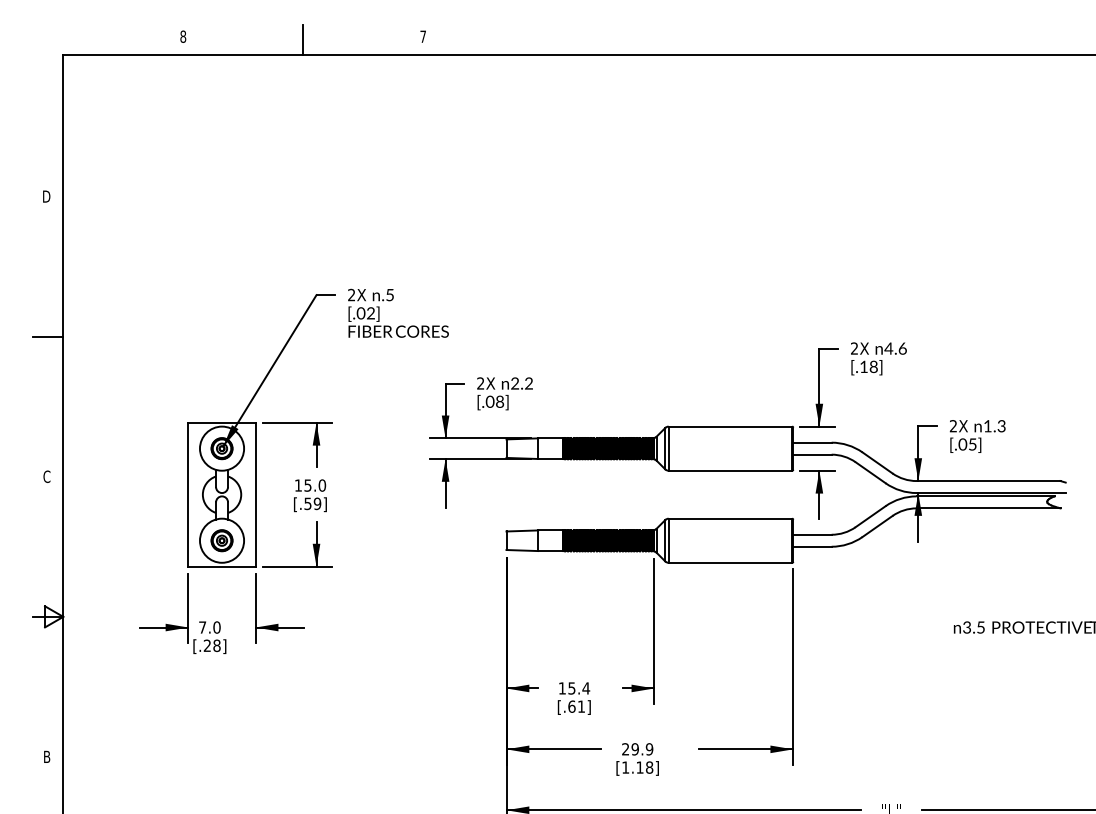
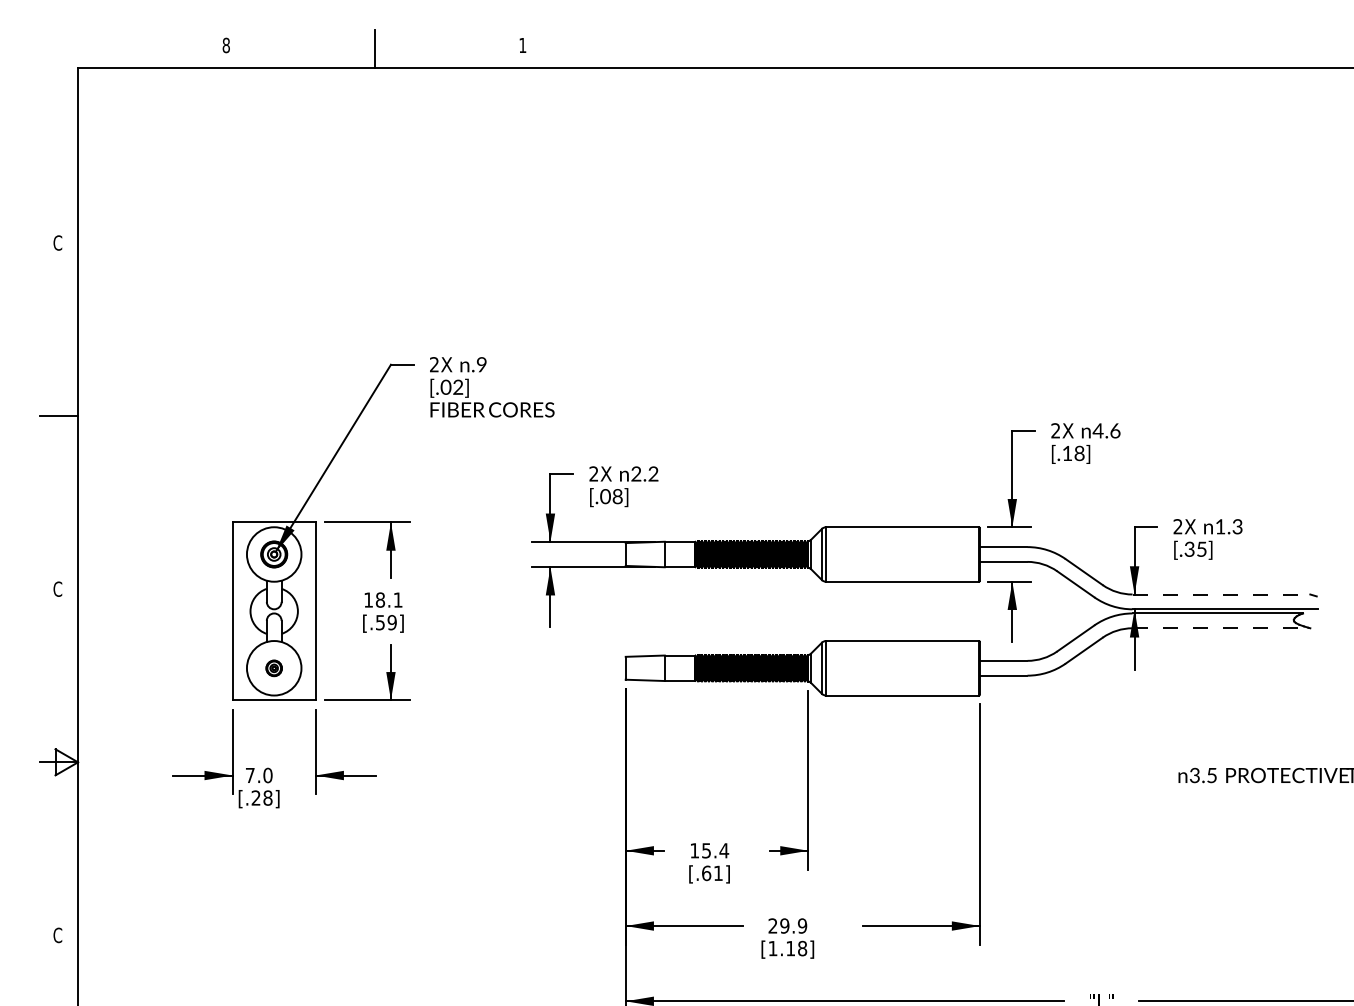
text: (422, 36) -> (521, 45), 7 -> 1
text: (46, 196) -> (57, 242), D -> C
text: (389, 295) -> (481, 365), .5 -> .9
text: (962, 444) -> (1189, 549), [.05] -> [.35]
line: (988, 481) -> (1221, 595), solid -> dashed
text: (315, 485) -> (389, 600), 15.0 -> 18.1
line: (988, 508) -> (1221, 628), solid -> dashed
part: (221, 540) -> (273, 667), size x0.6
text: (46, 756) -> (57, 934), B -> C

